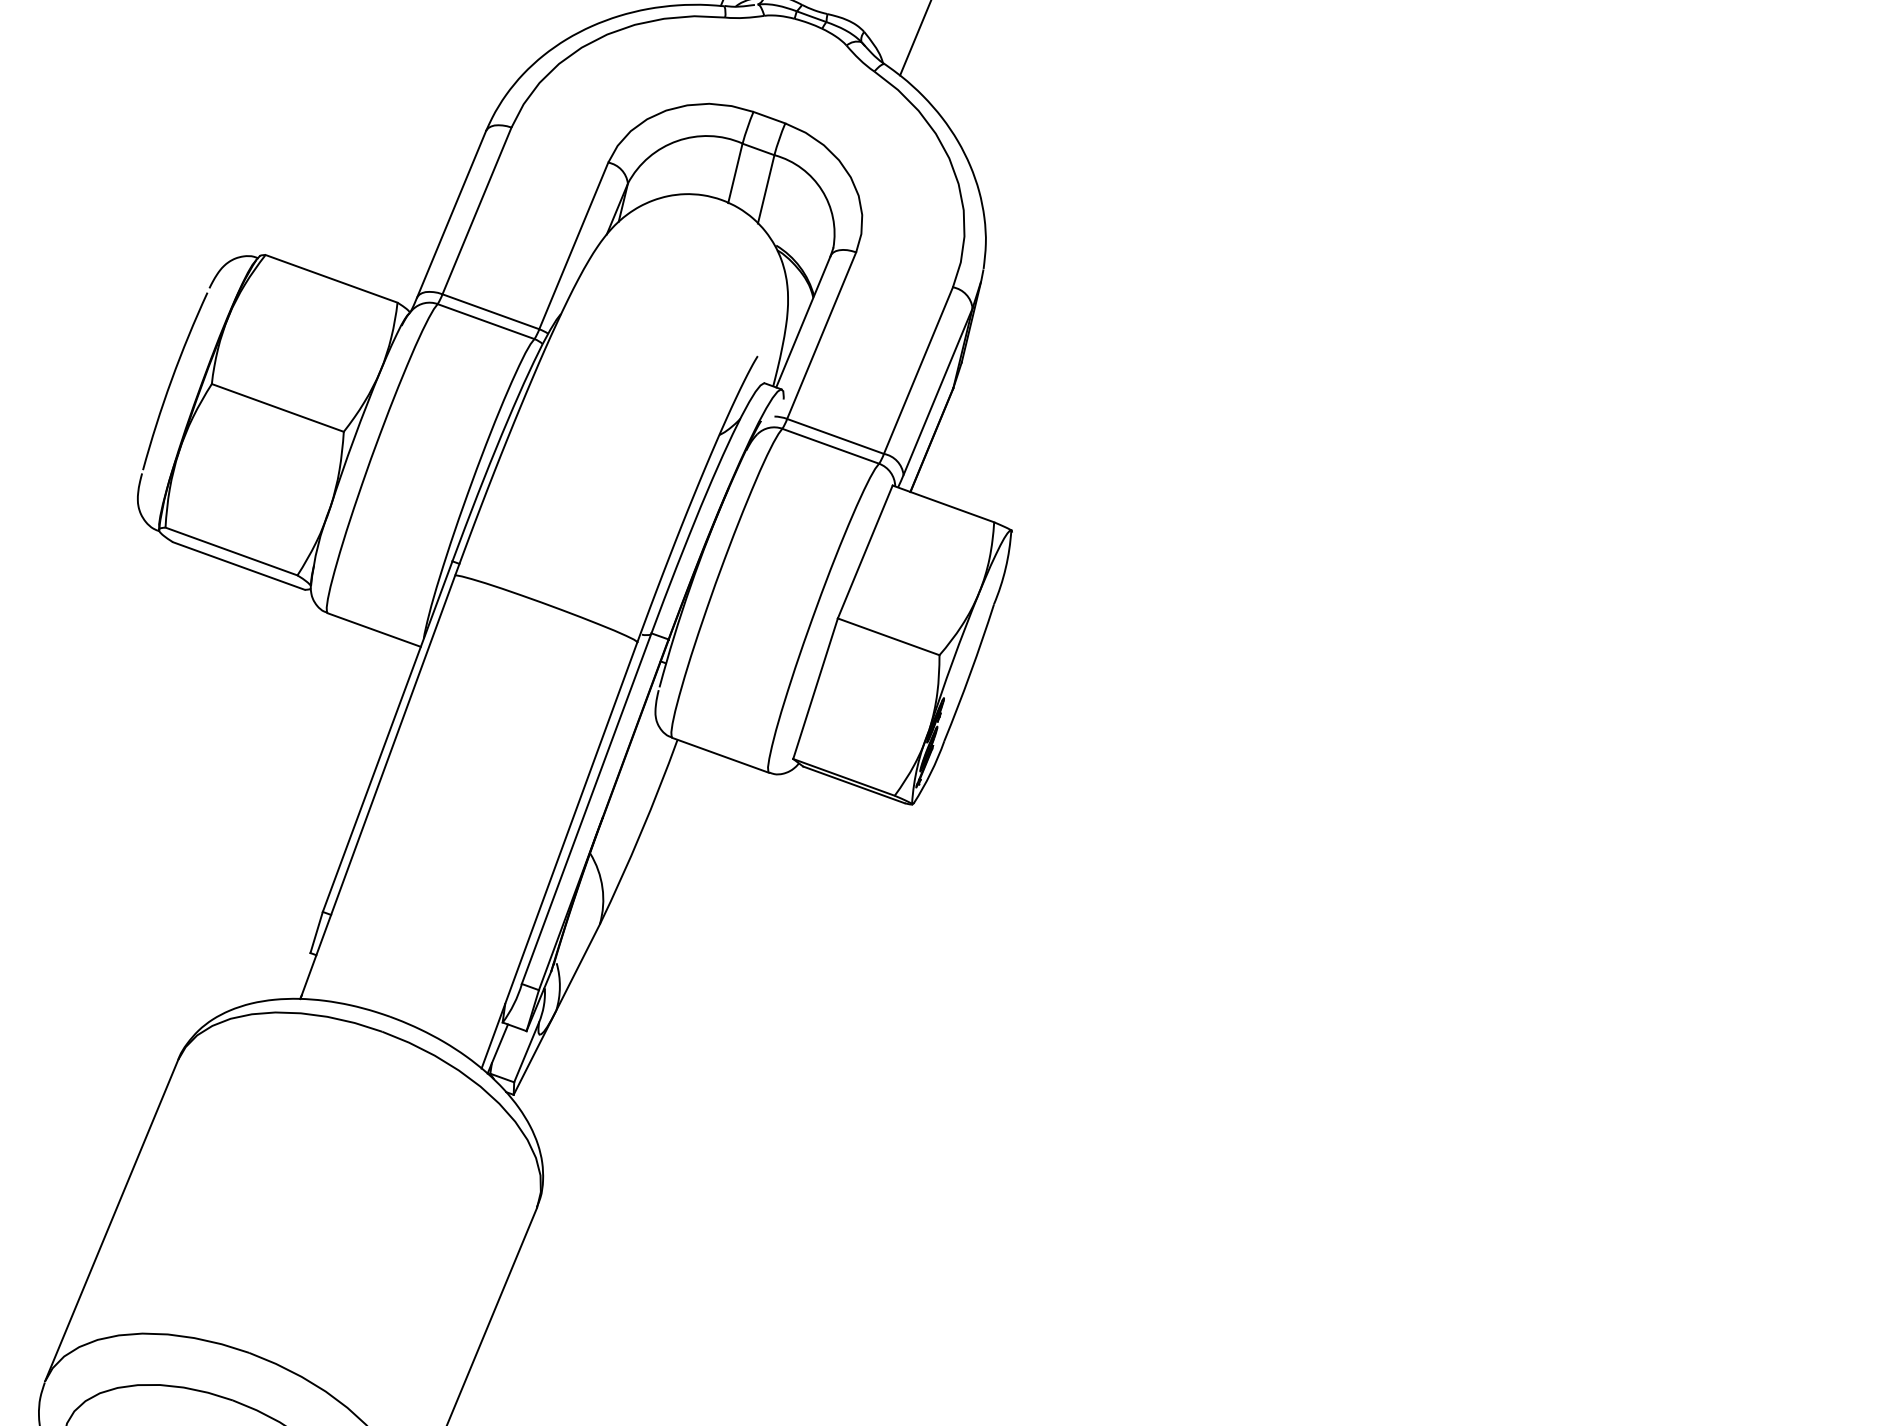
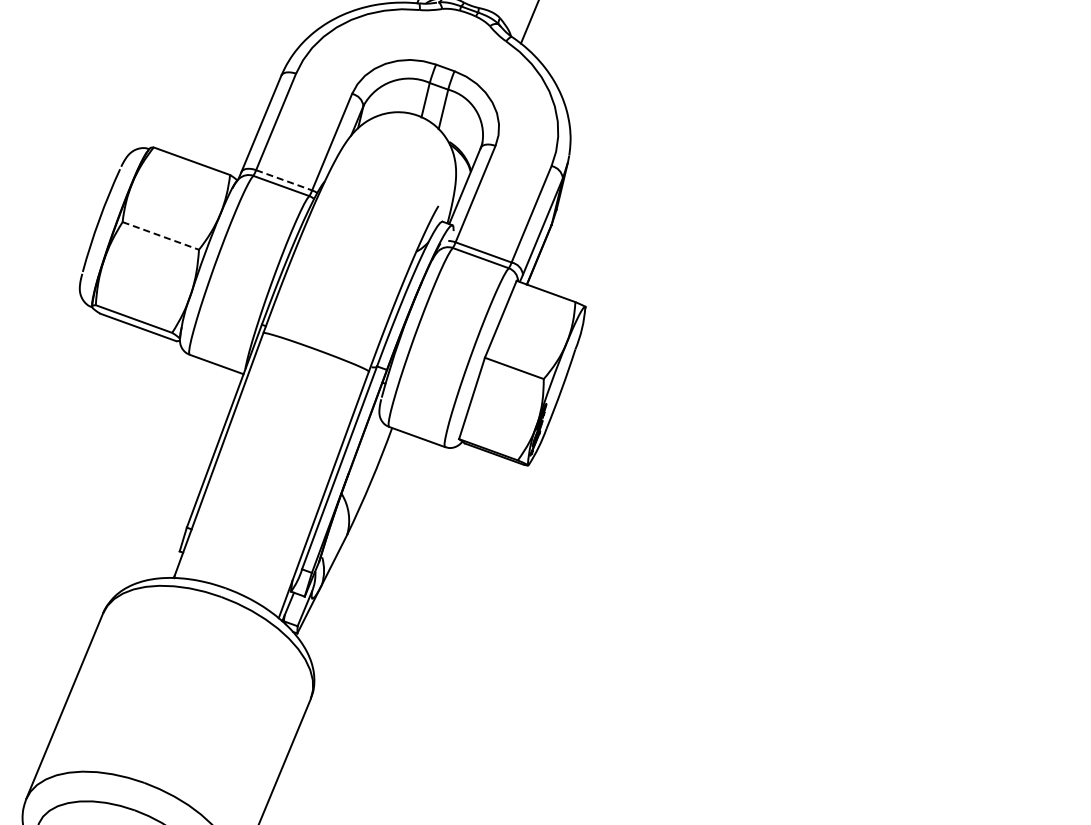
line: (491, 312) -> (284, 180), solid -> dashed
line: (277, 407) -> (160, 235), solid -> dashed

